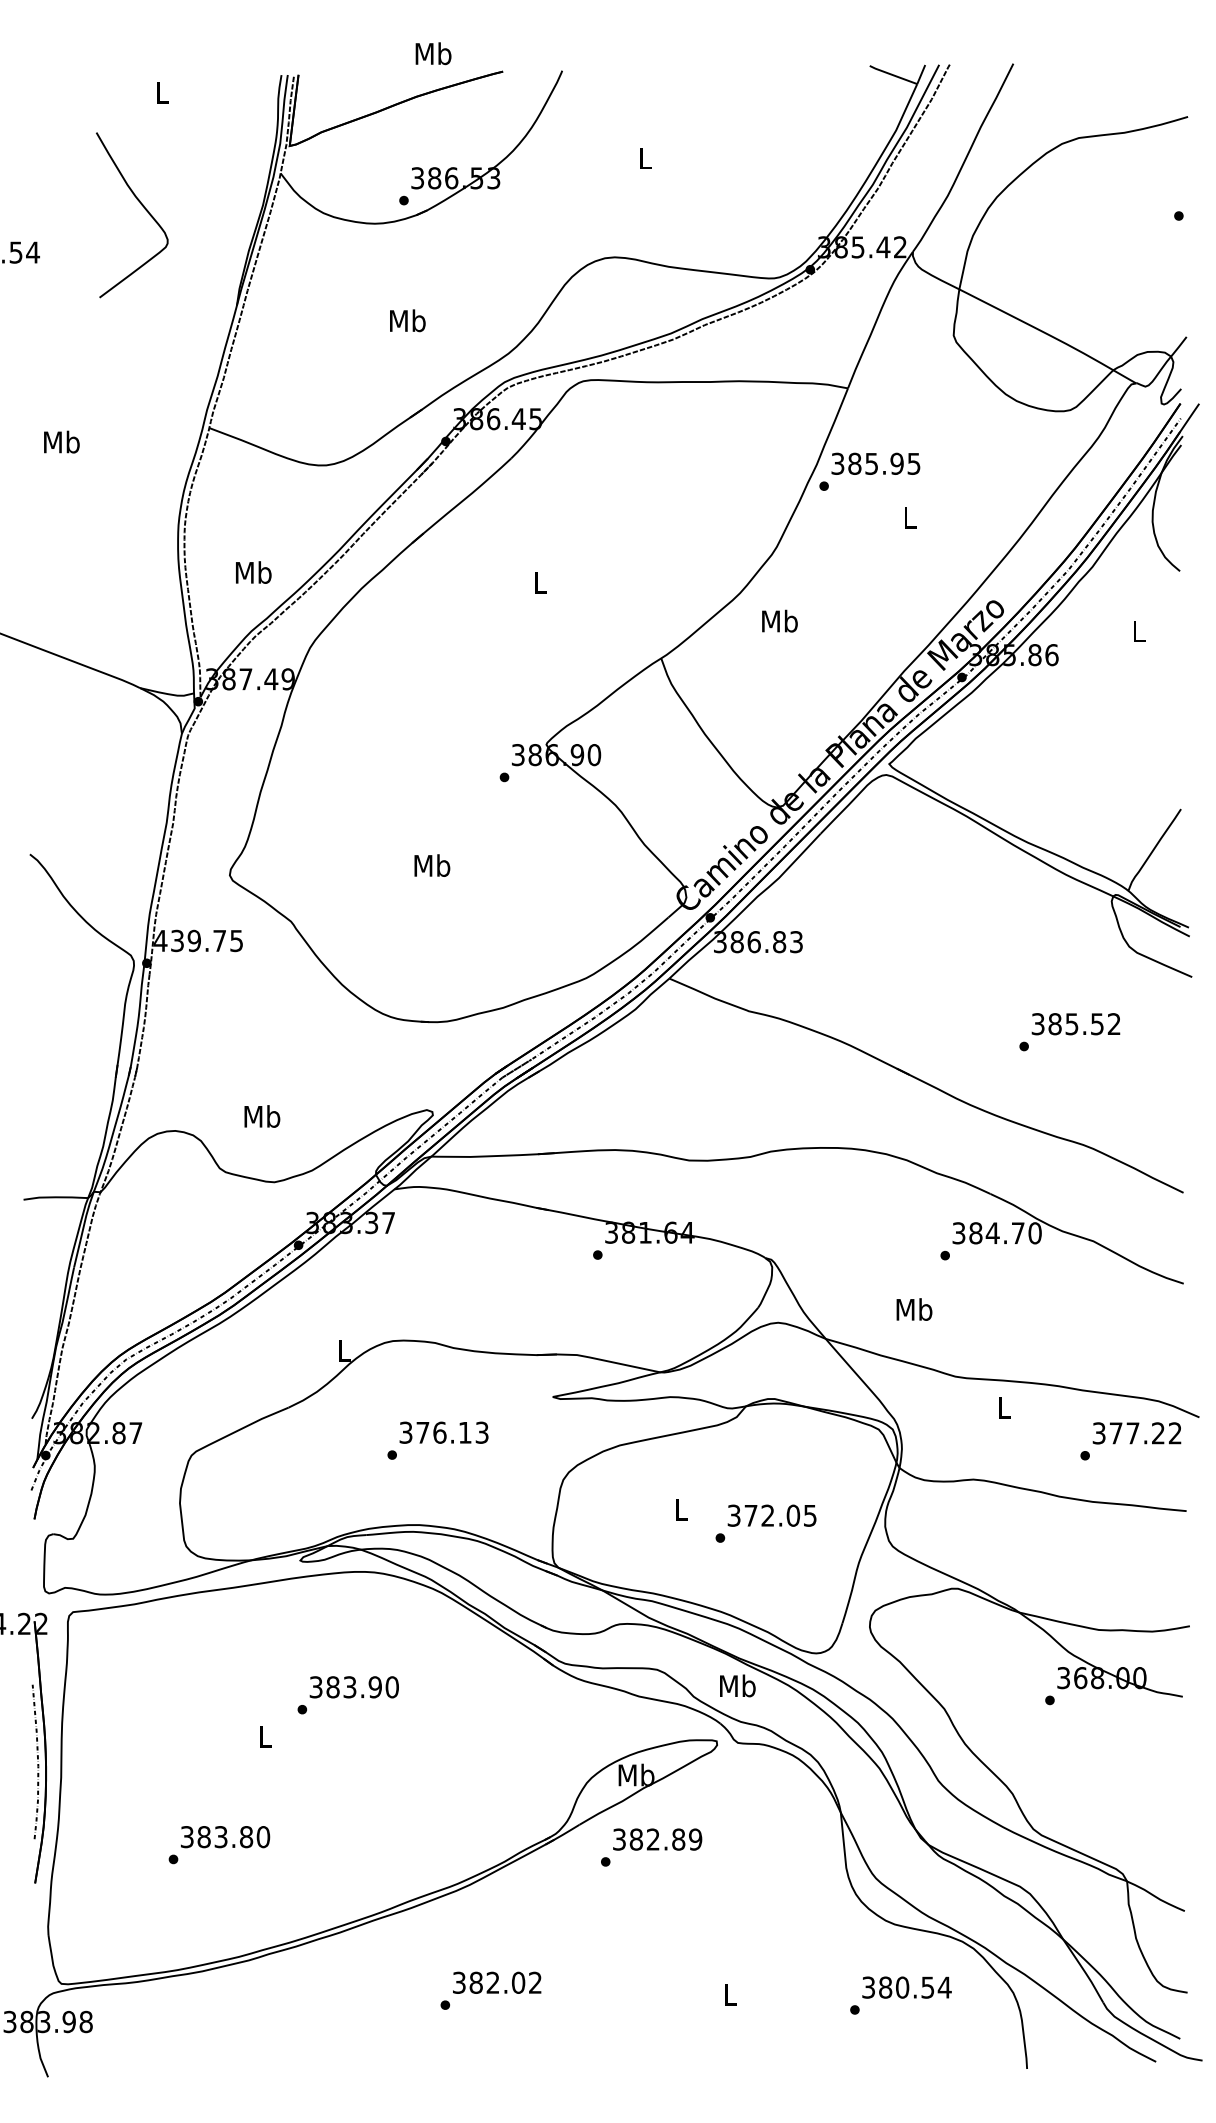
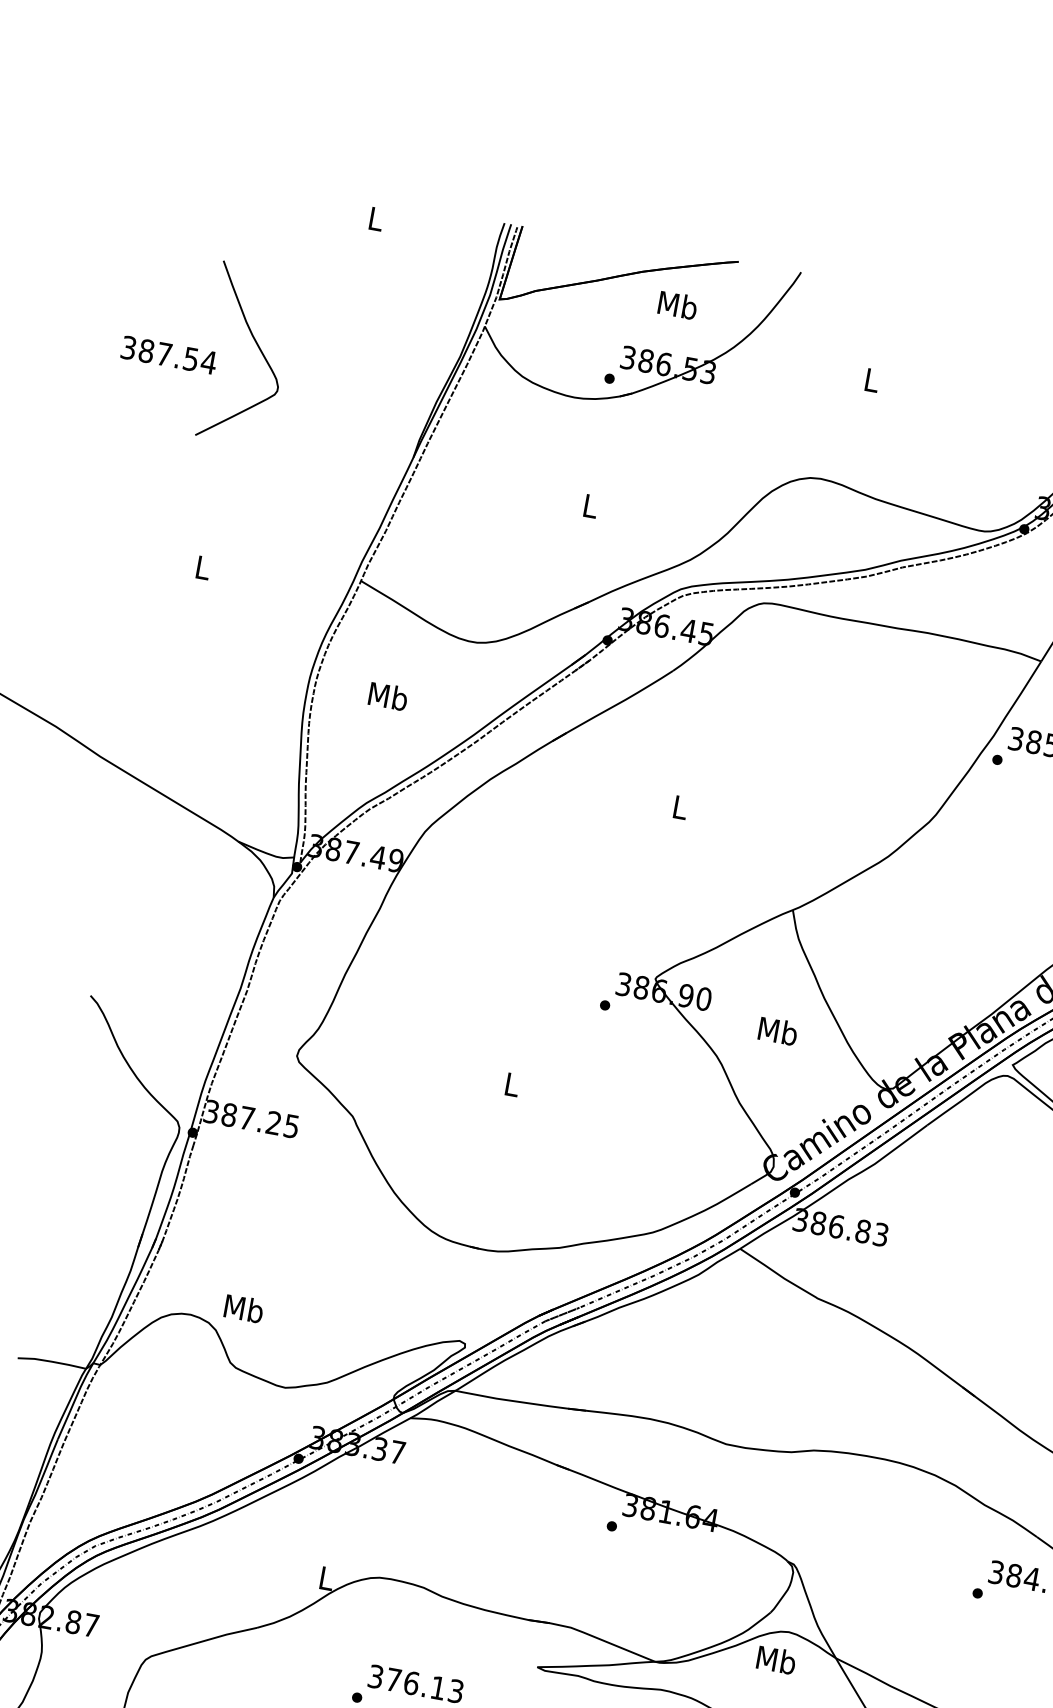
text: (433, 53) -> (677, 305), moved
curve: (144, 209) -> (259, 350), moved
text: (407, 320) -> (590, 505), Mb -> L
text: (61, 441) -> (202, 566), Mb -> L
text: (253, 572) -> (388, 696), moved
text: (779, 620) -> (777, 1030), moved
text: (432, 865) -> (512, 1084), Mb -> L
text: (189, 940) -> (242, 1116), 439.75 -> 387.25
text: (262, 1116) -> (244, 1308), moved
text: (914, 1309) -> (776, 1660), moved

